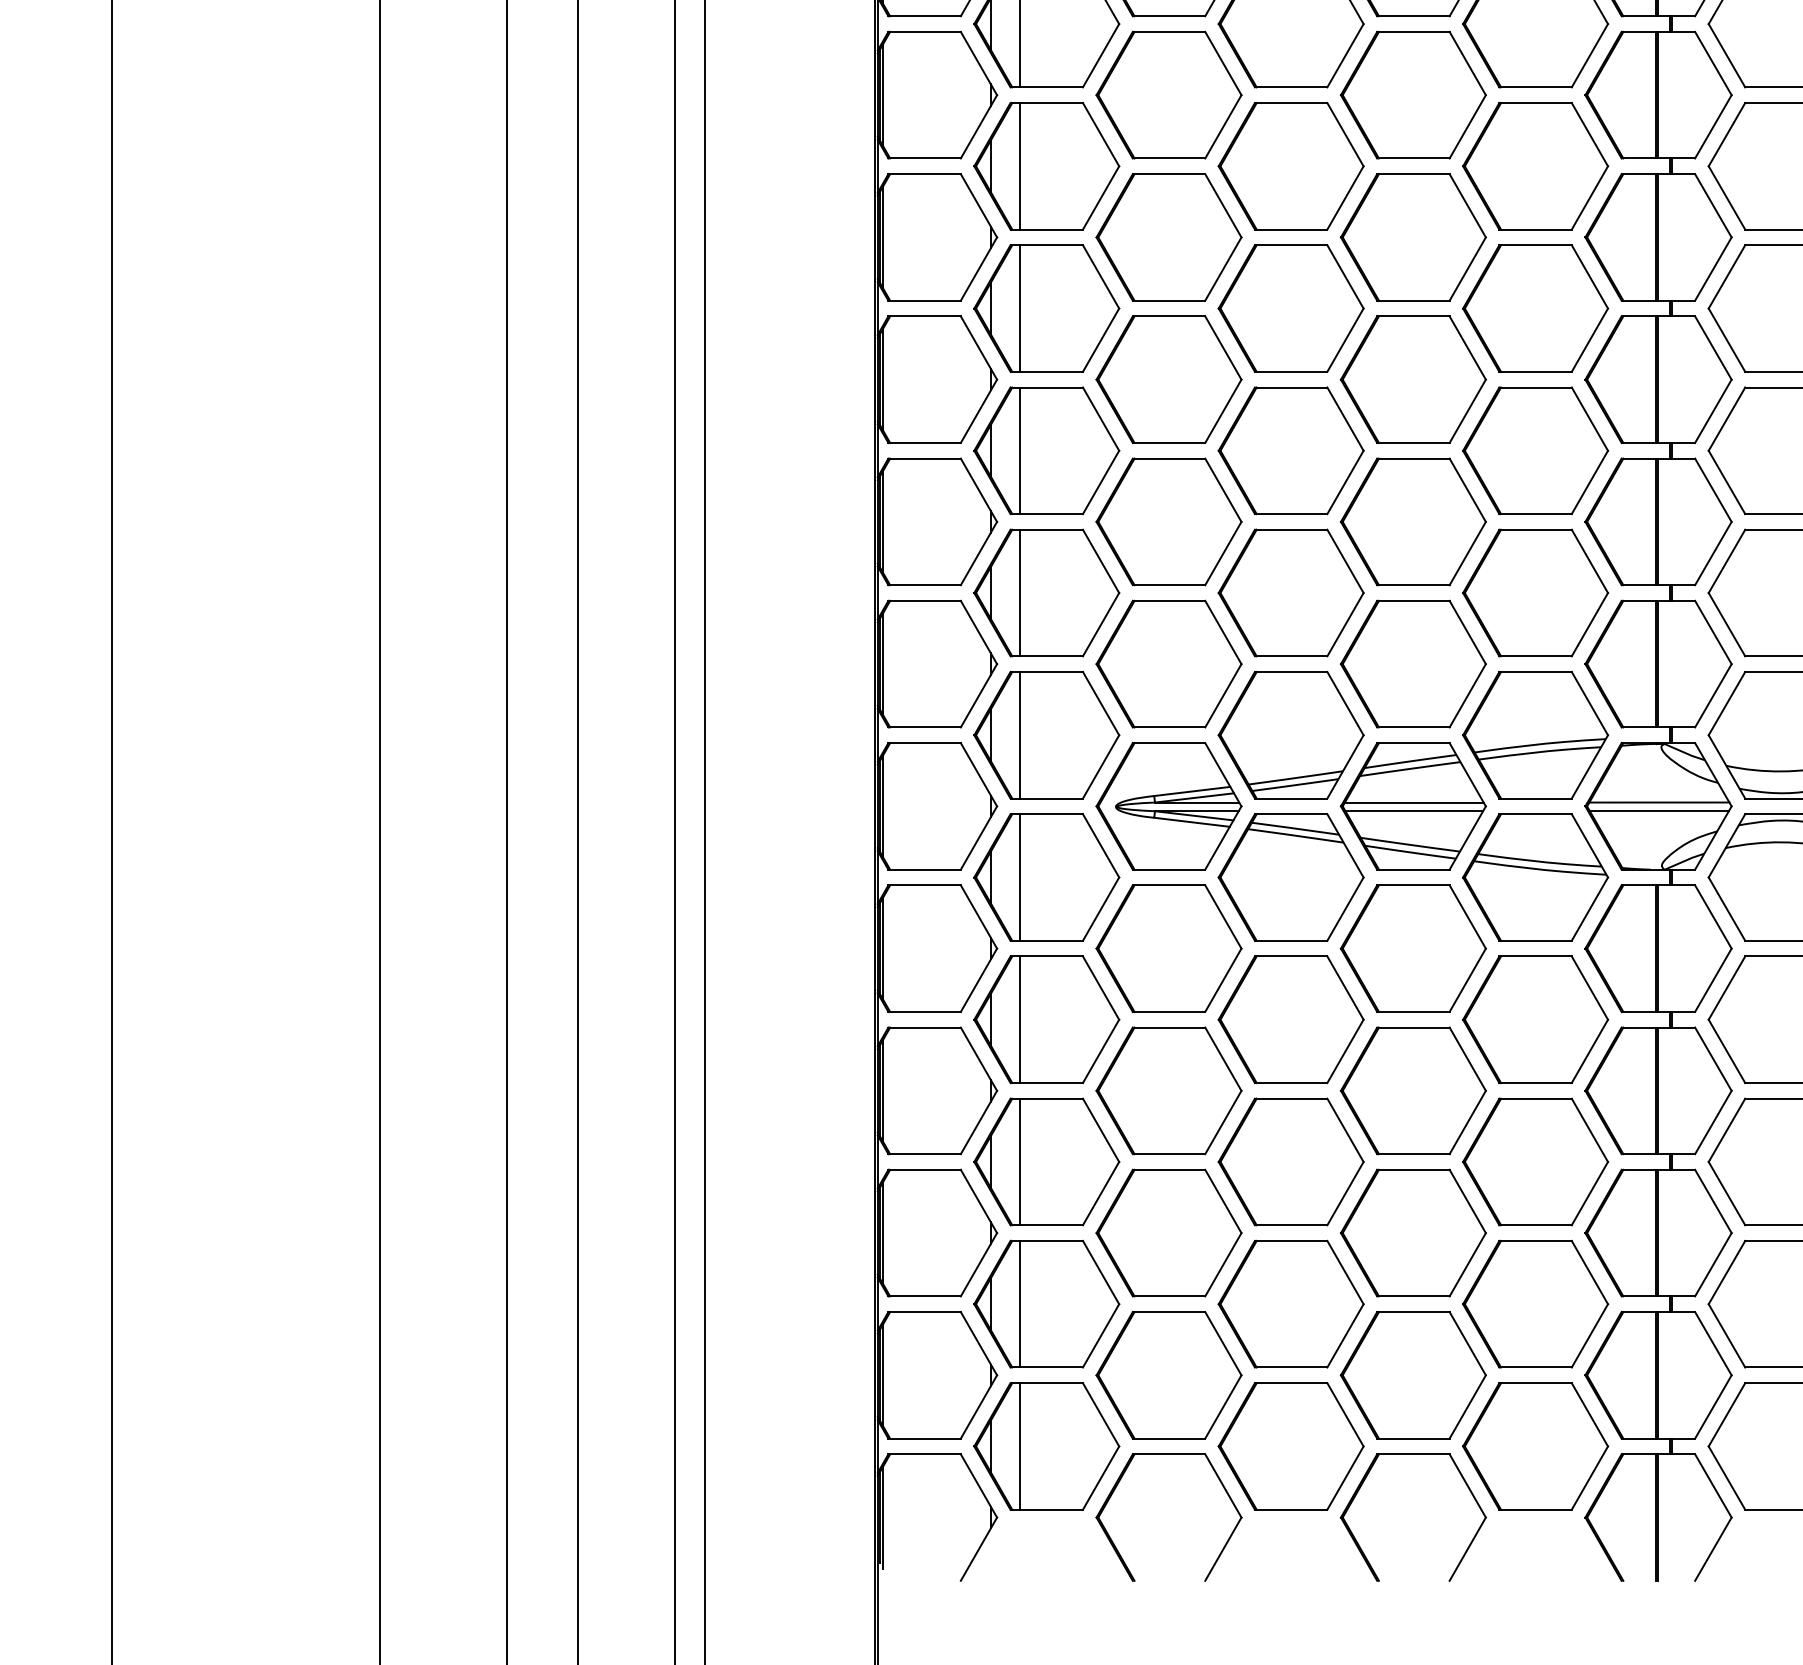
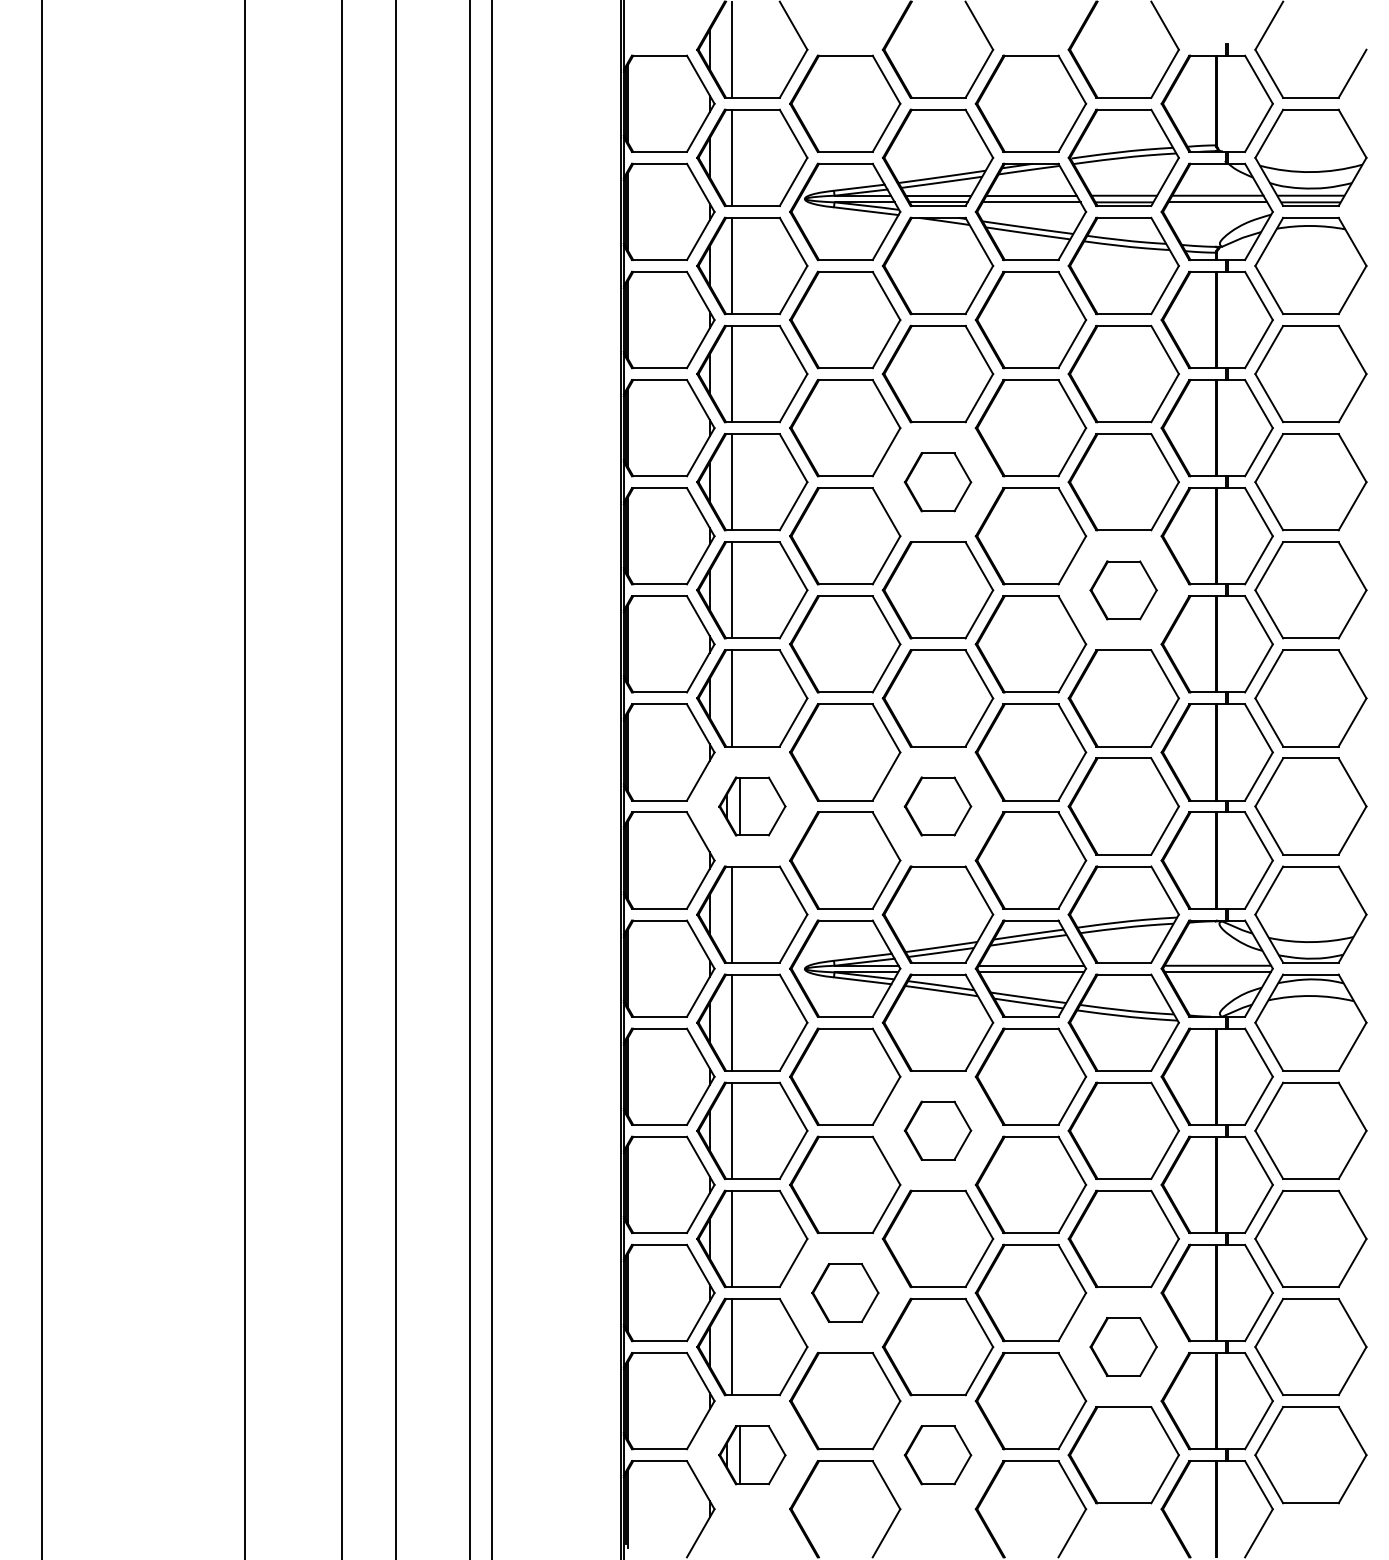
part: (1290, 166) -> (937, 482), size x0.6
part: (1535, 308) -> (1123, 590), size x0.6
part: (1047, 592) -> (752, 806), size x0.6
part: (1290, 592) -> (937, 806), size x0.6
part: (1290, 1019) -> (937, 1130), size x0.6
part: (1169, 1232) -> (845, 1292), size x0.6
part: (1535, 1303) -> (1123, 1346), size x0.6
part: (1047, 1446) -> (752, 1455), size x0.6
part: (1290, 1446) -> (937, 1455), size x0.6

